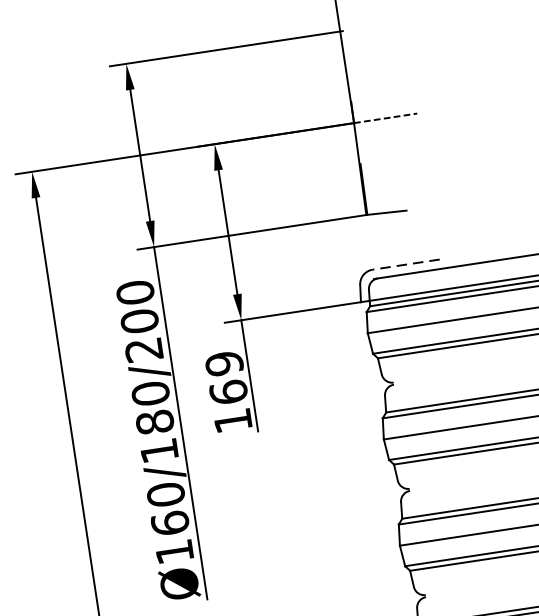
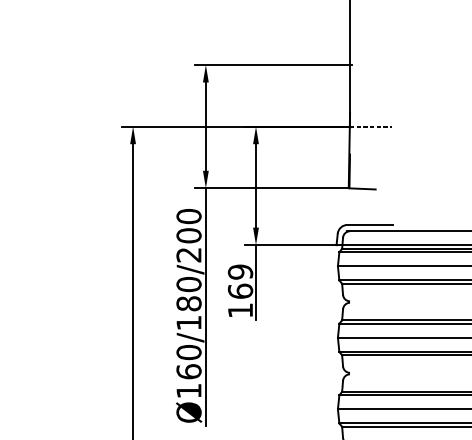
line: (406, 263) -> (370, 224), dashed -> solid

